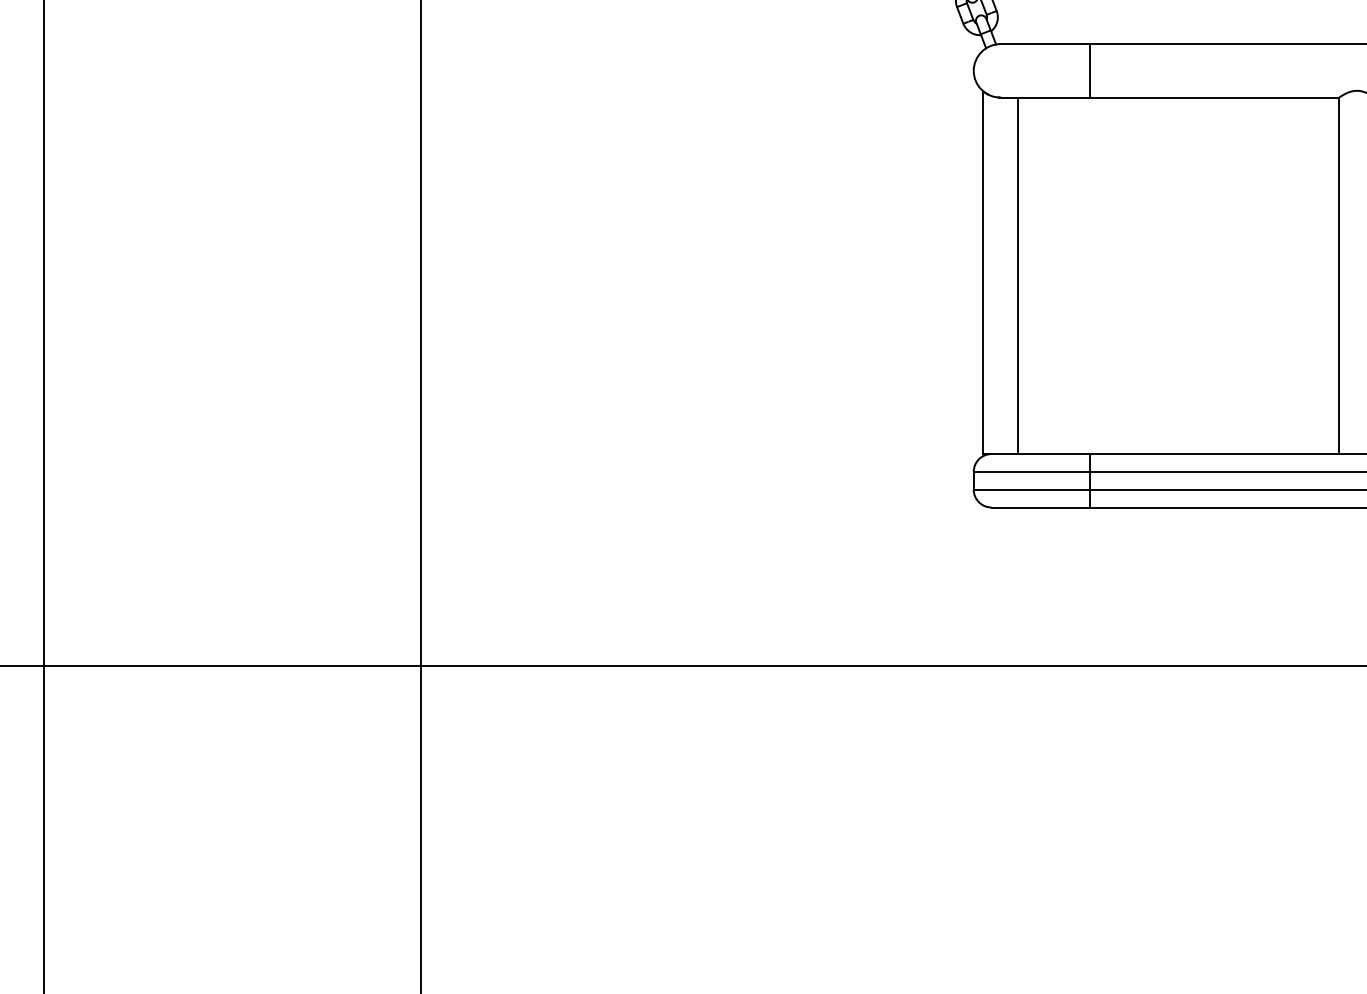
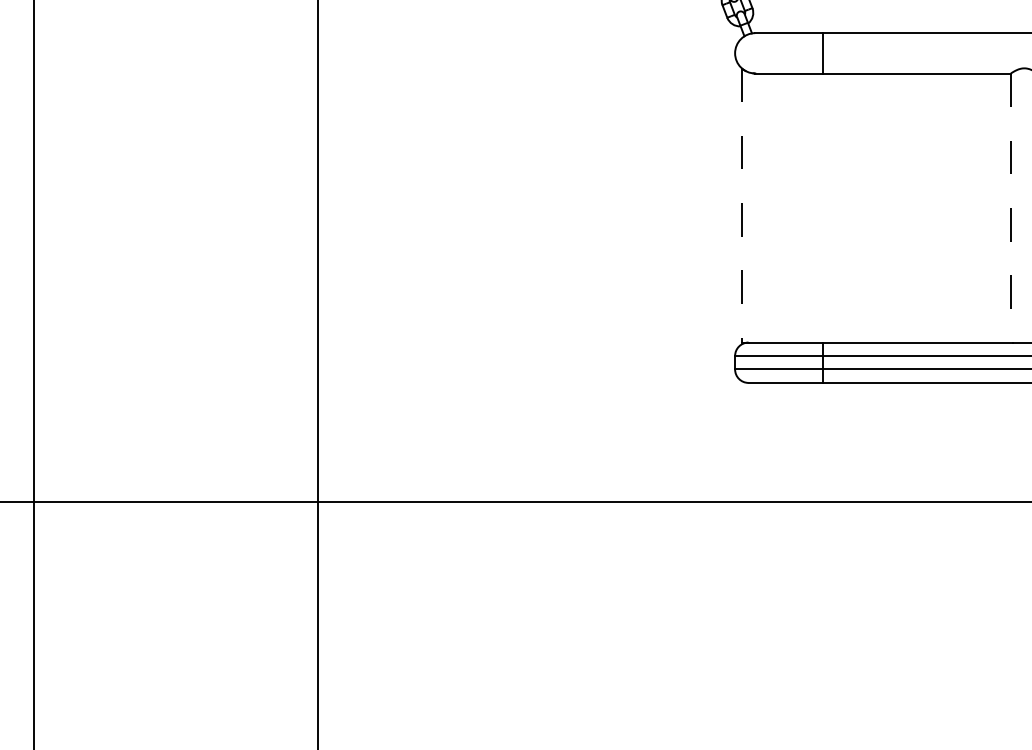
line: (982, 273) -> (741, 206), solid -> dashed
line: (1017, 275) -> (768, 207), removed
line: (1338, 276) -> (1010, 208), solid -> dashed

